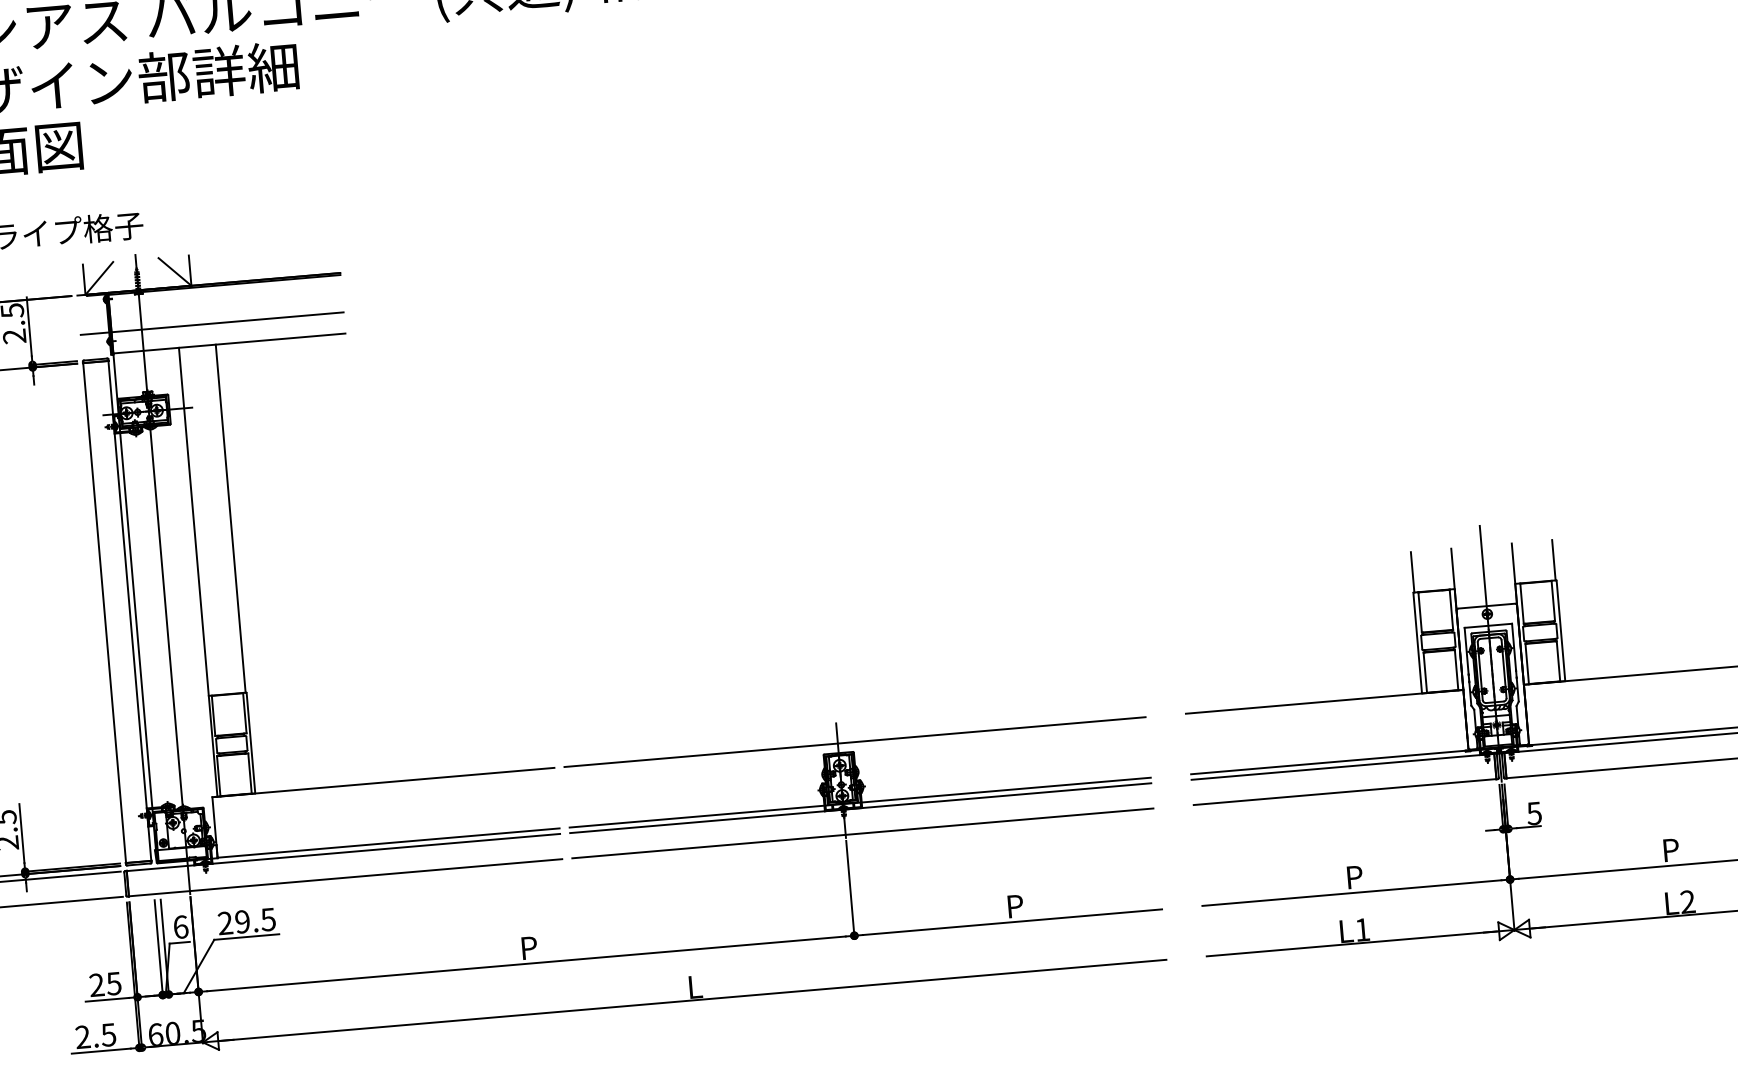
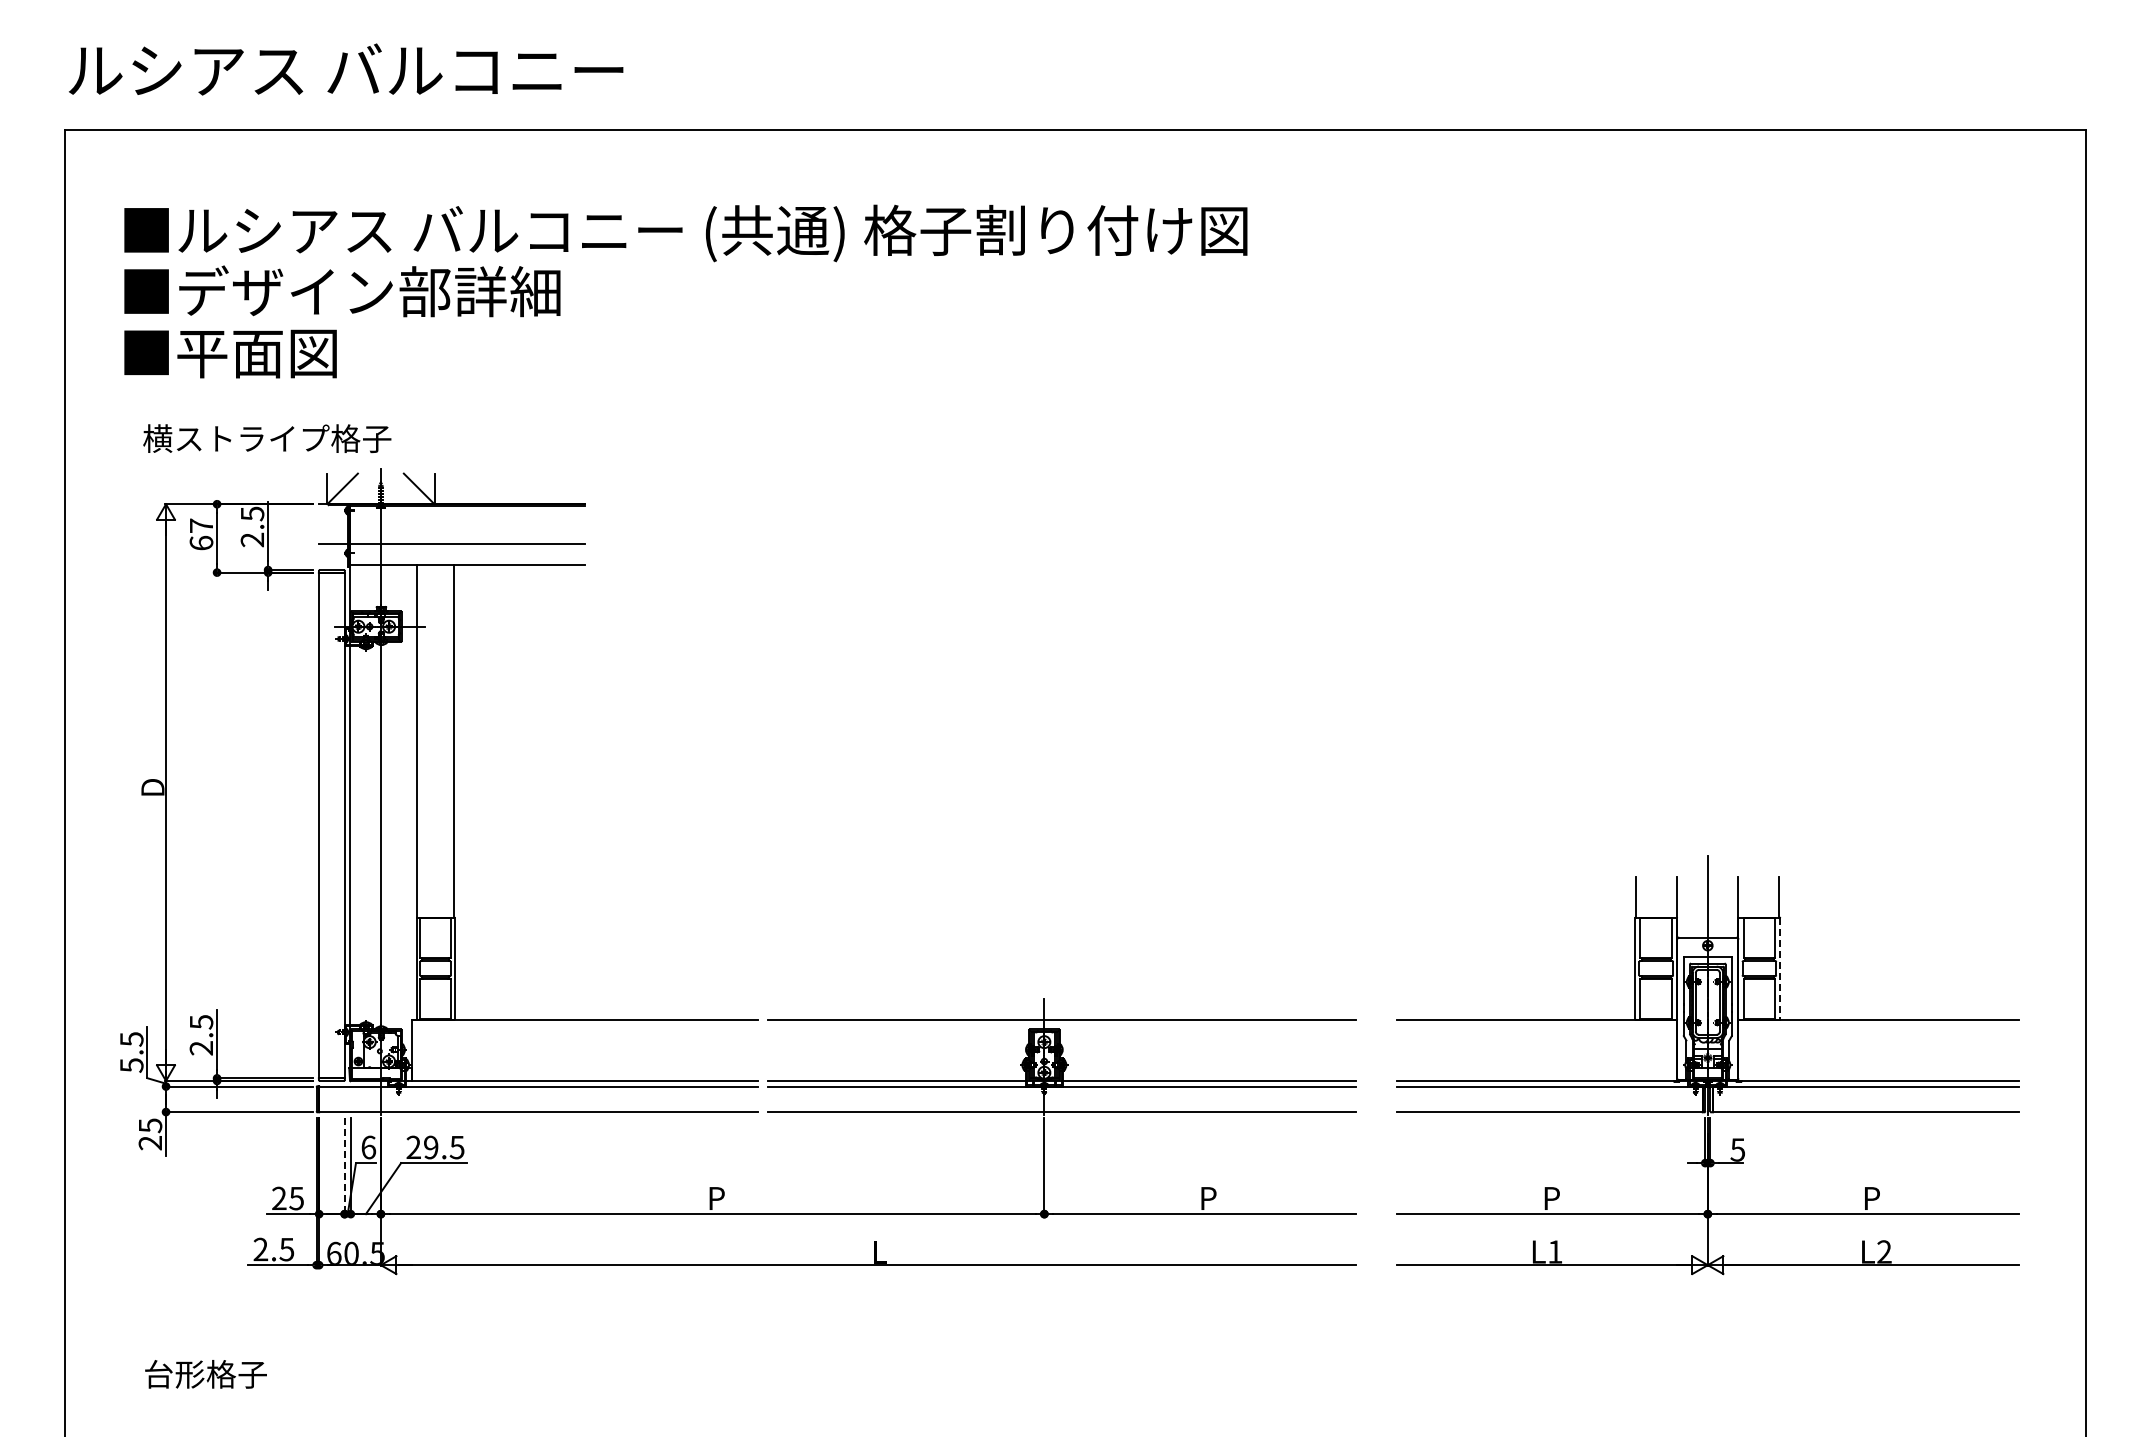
line: (1561, 630) -> (1780, 968), solid -> dashed
line: (158, 948) -> (344, 1167), solid -> dashed

